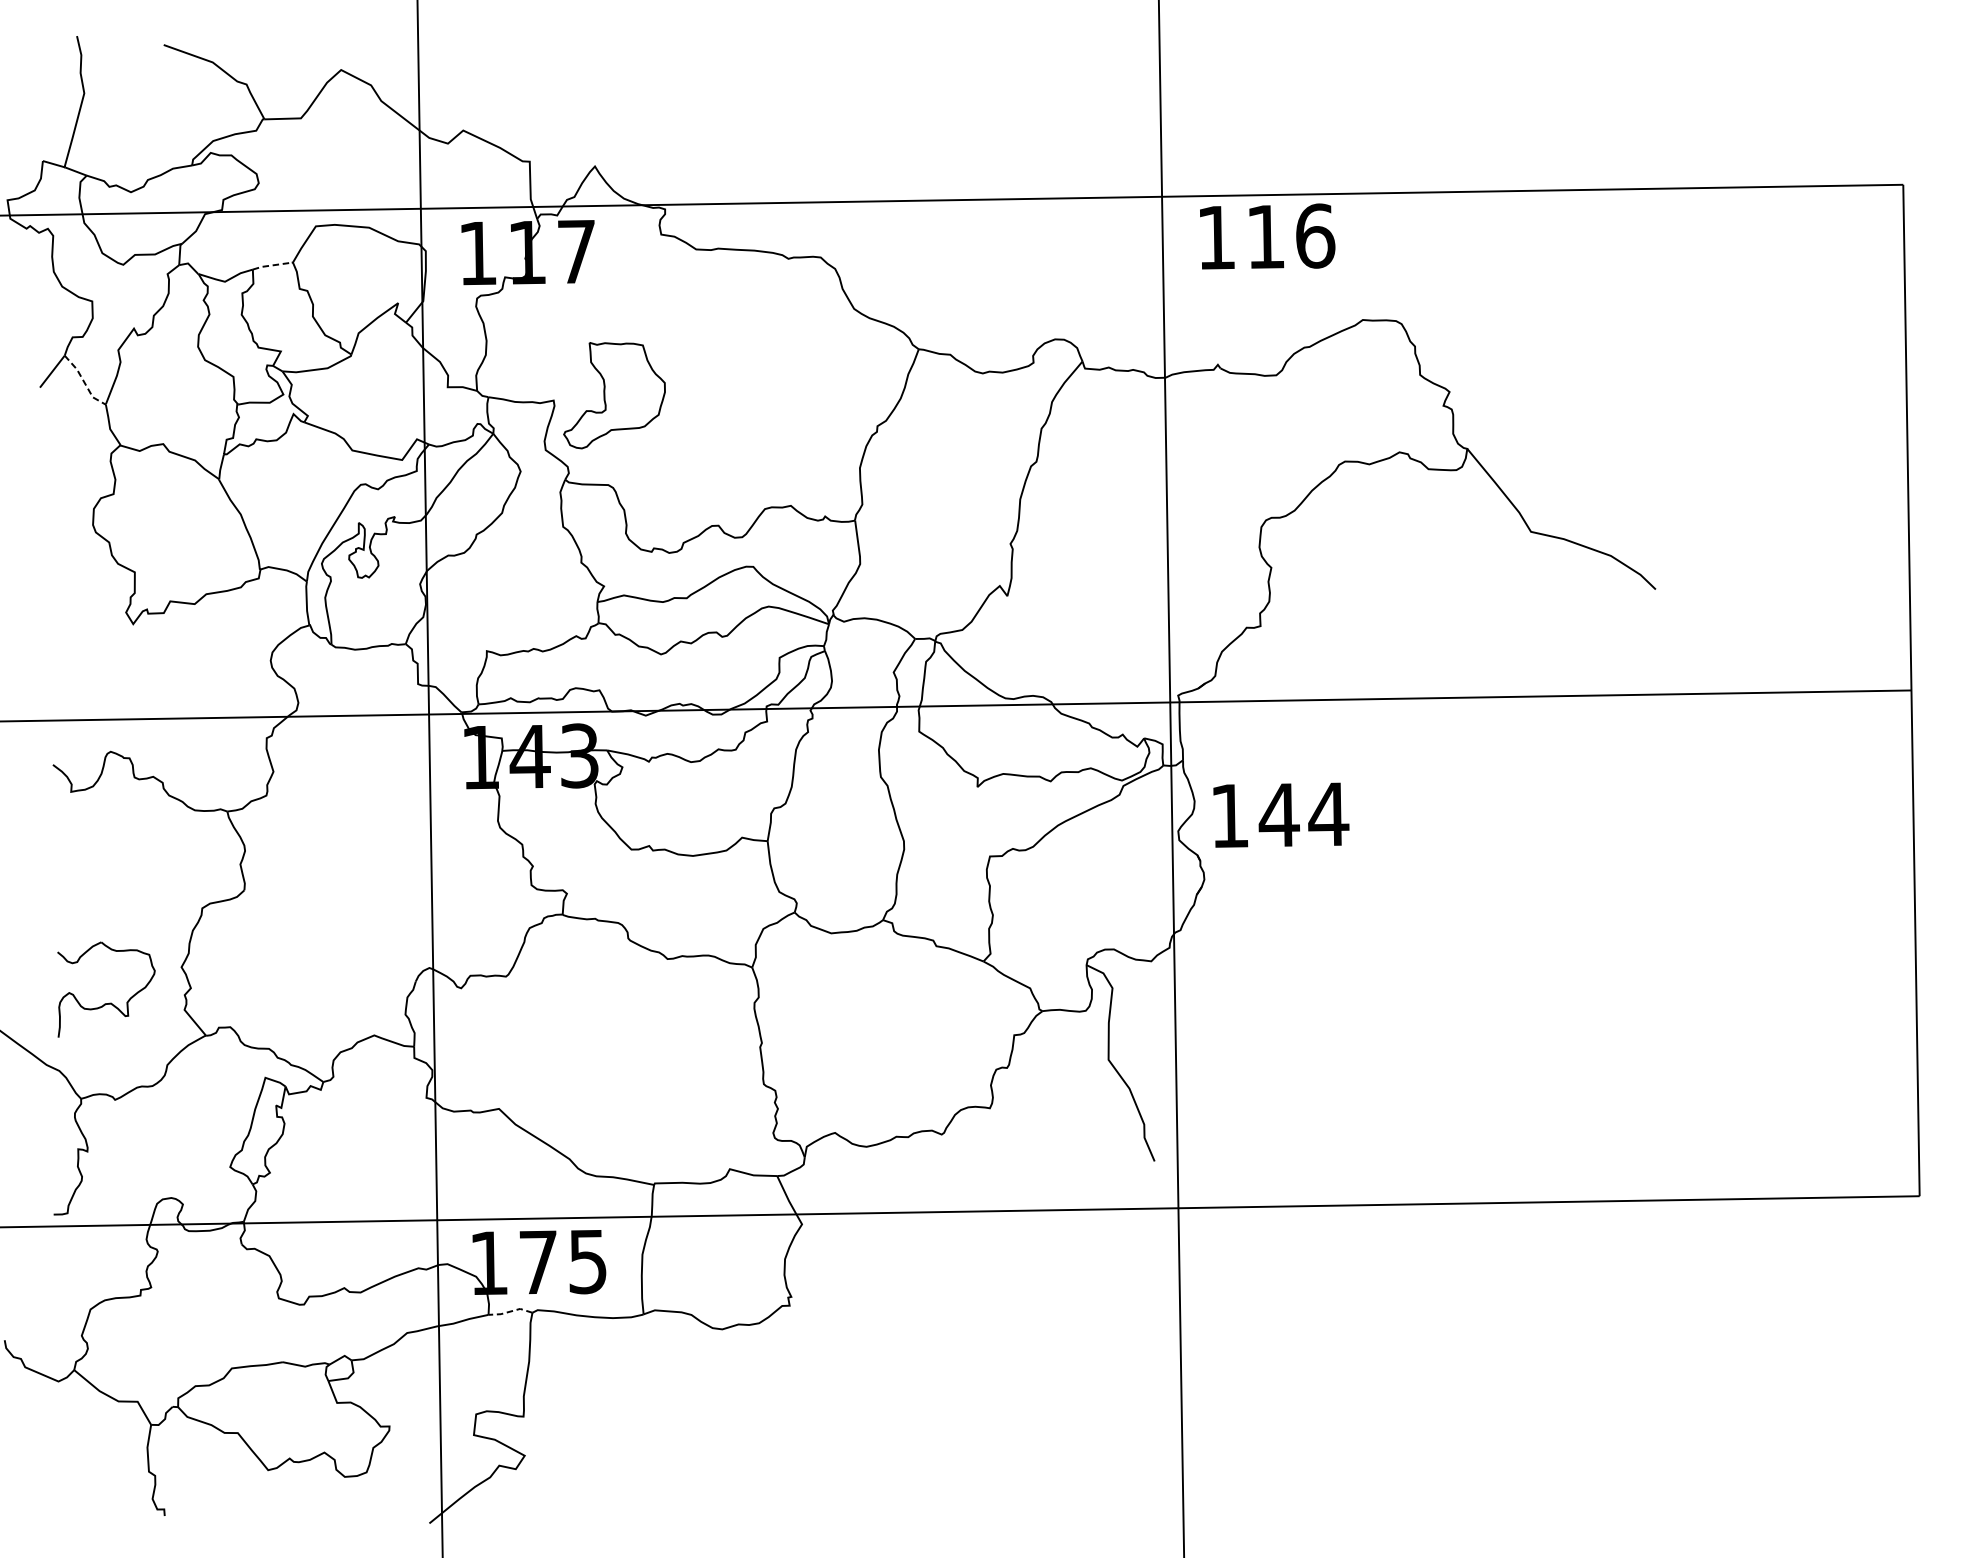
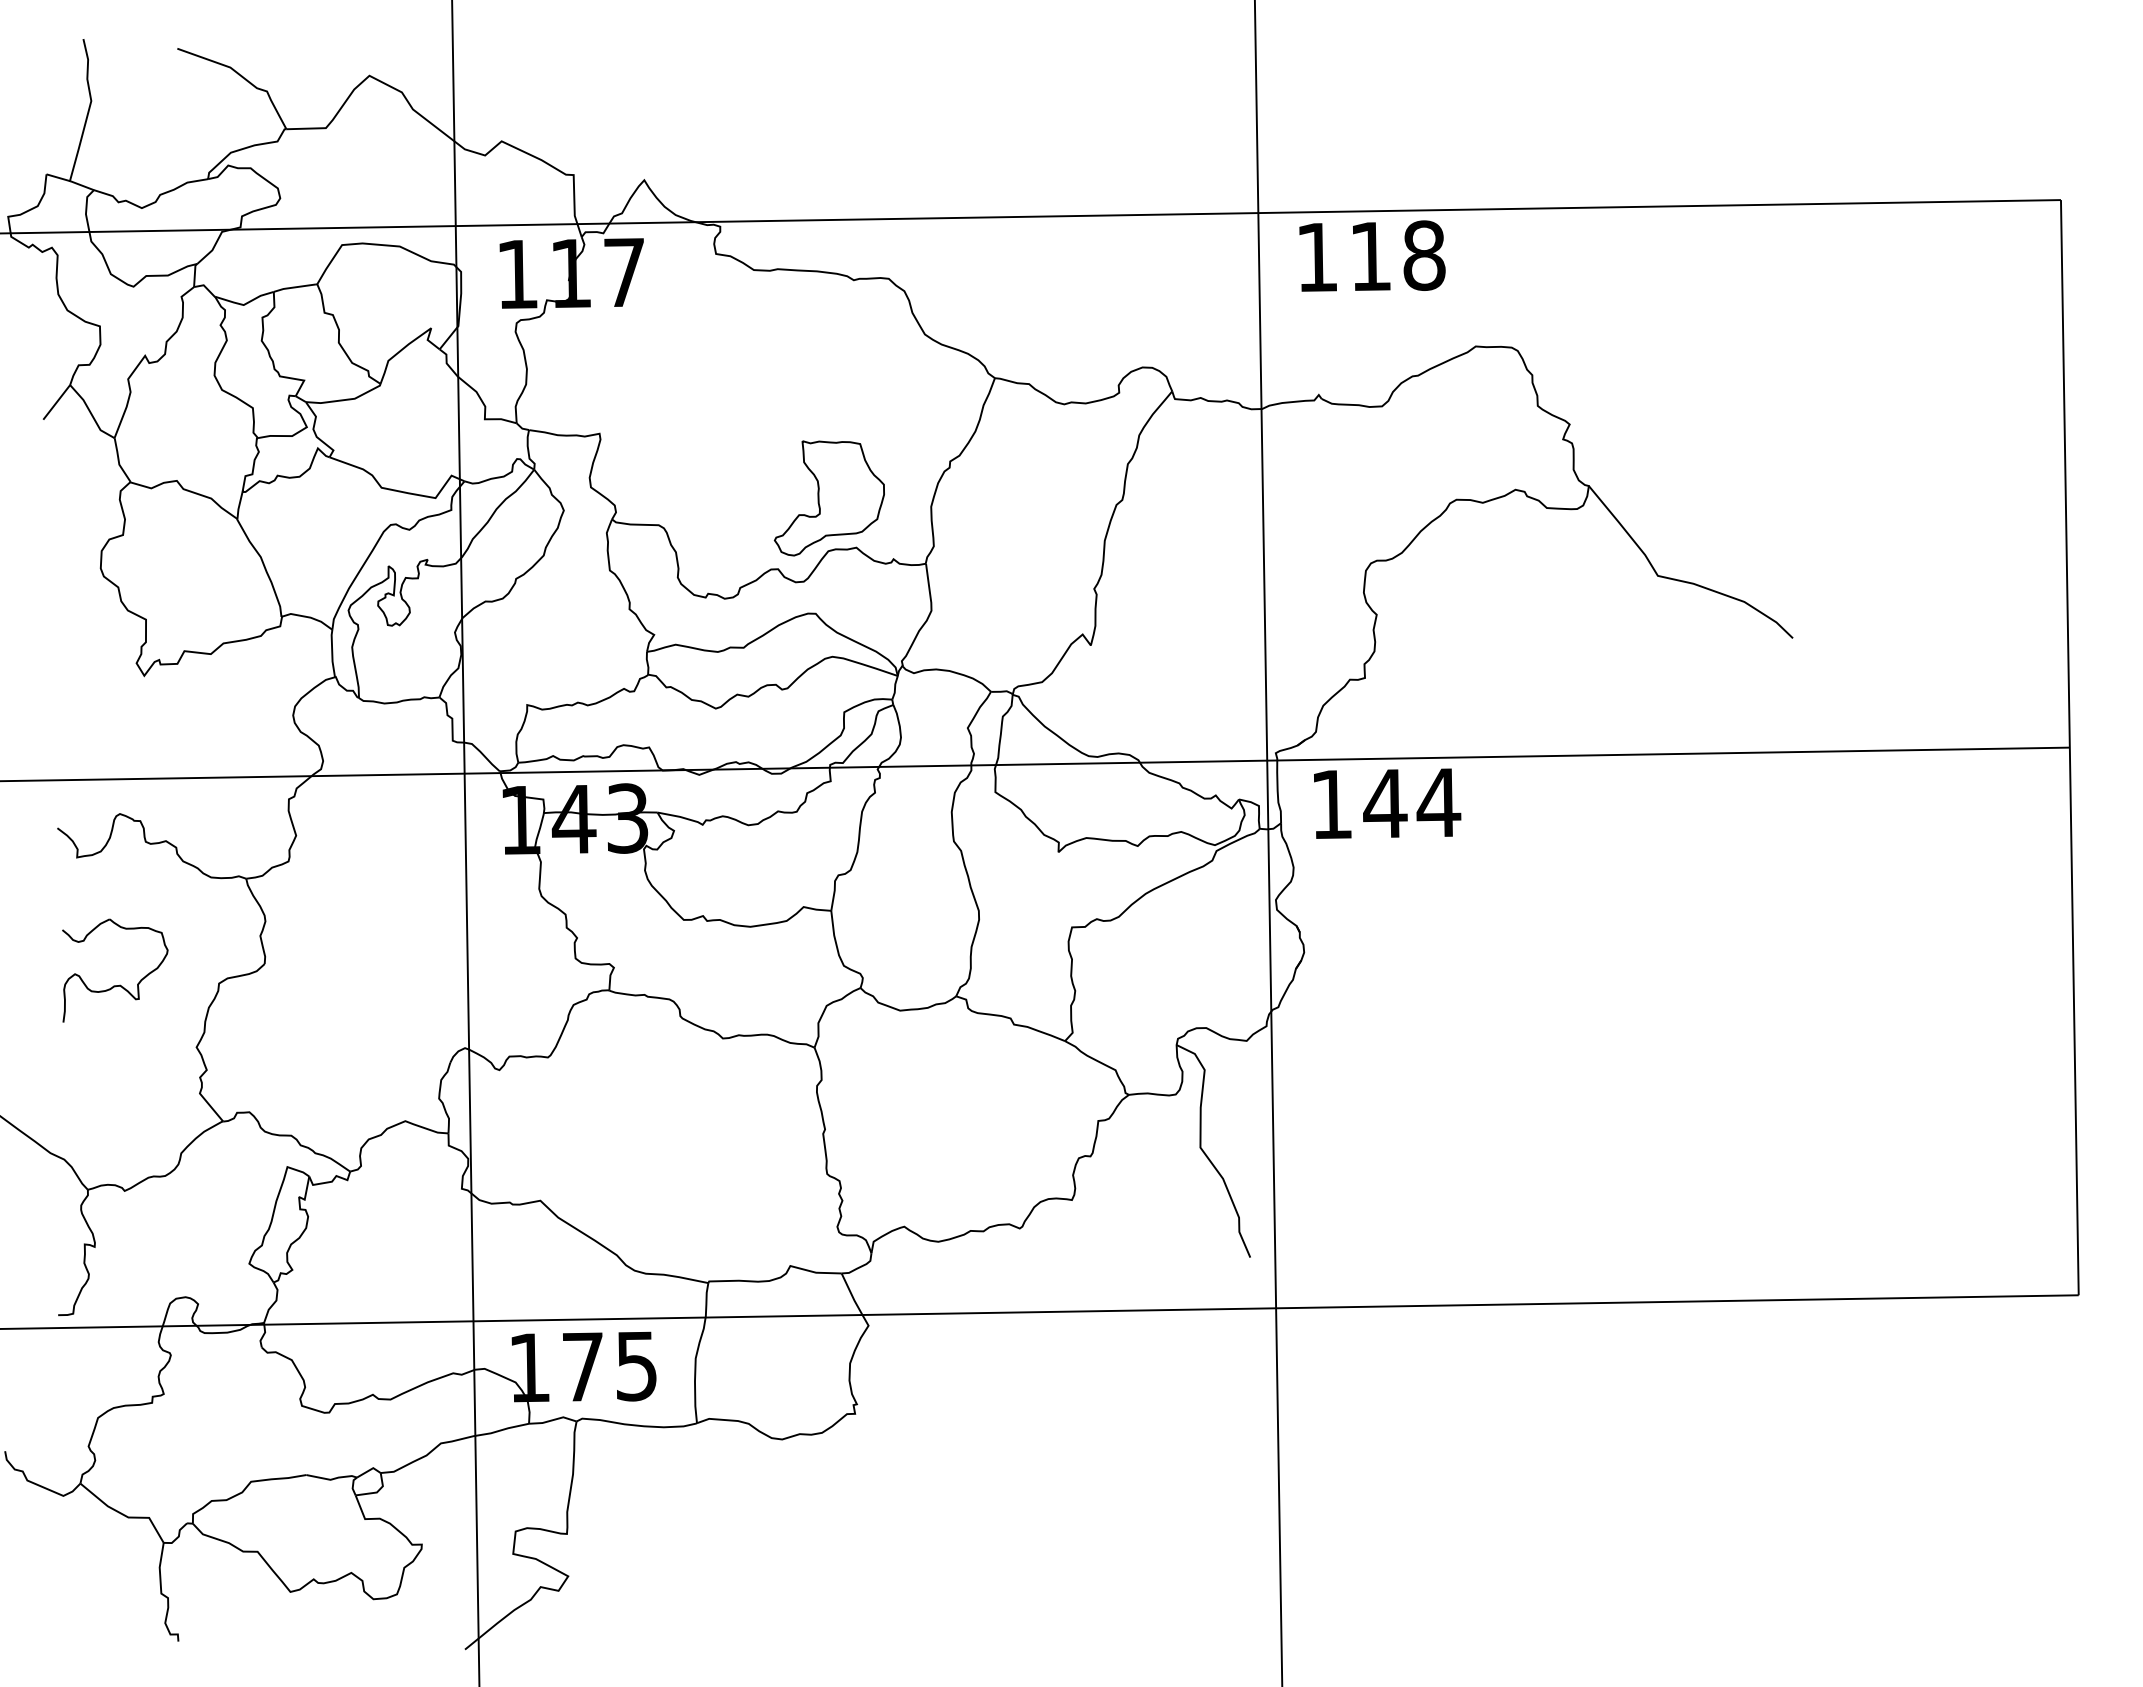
text: (1315, 235) -> (1424, 255), 116 -> 118
line: (271, 265) -> (294, 287), dashed -> solid
line: (84, 381) -> (91, 413), dashed -> solid
part: (613, 395) -> (828, 498), moved
text: (1281, 815) -> (1387, 803), moved
part: (111, 1002) -> (120, 984), moved
line: (510, 1311) -> (552, 1420), dashed -> solid

